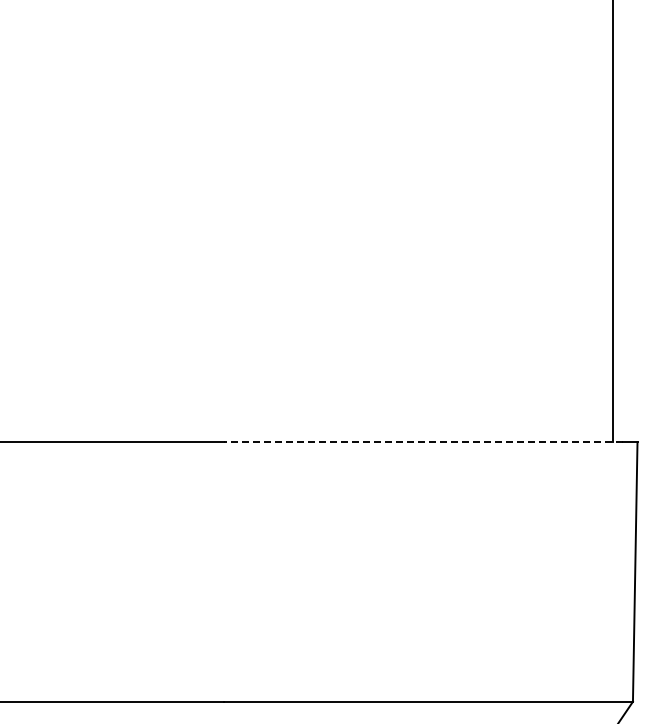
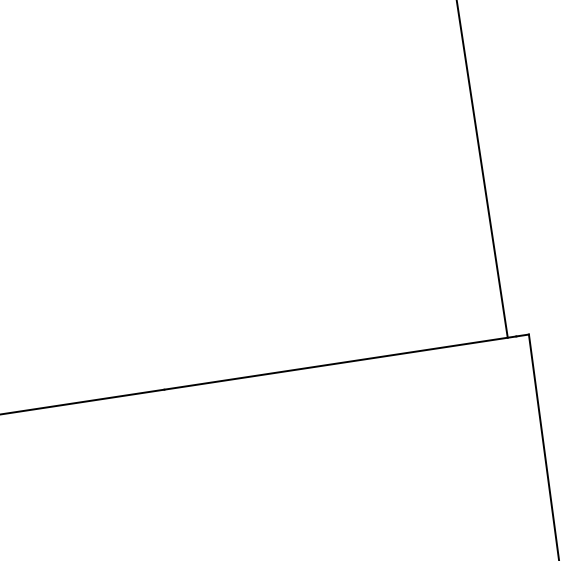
line: (423, 442) -> (340, 363), dashed -> solid

